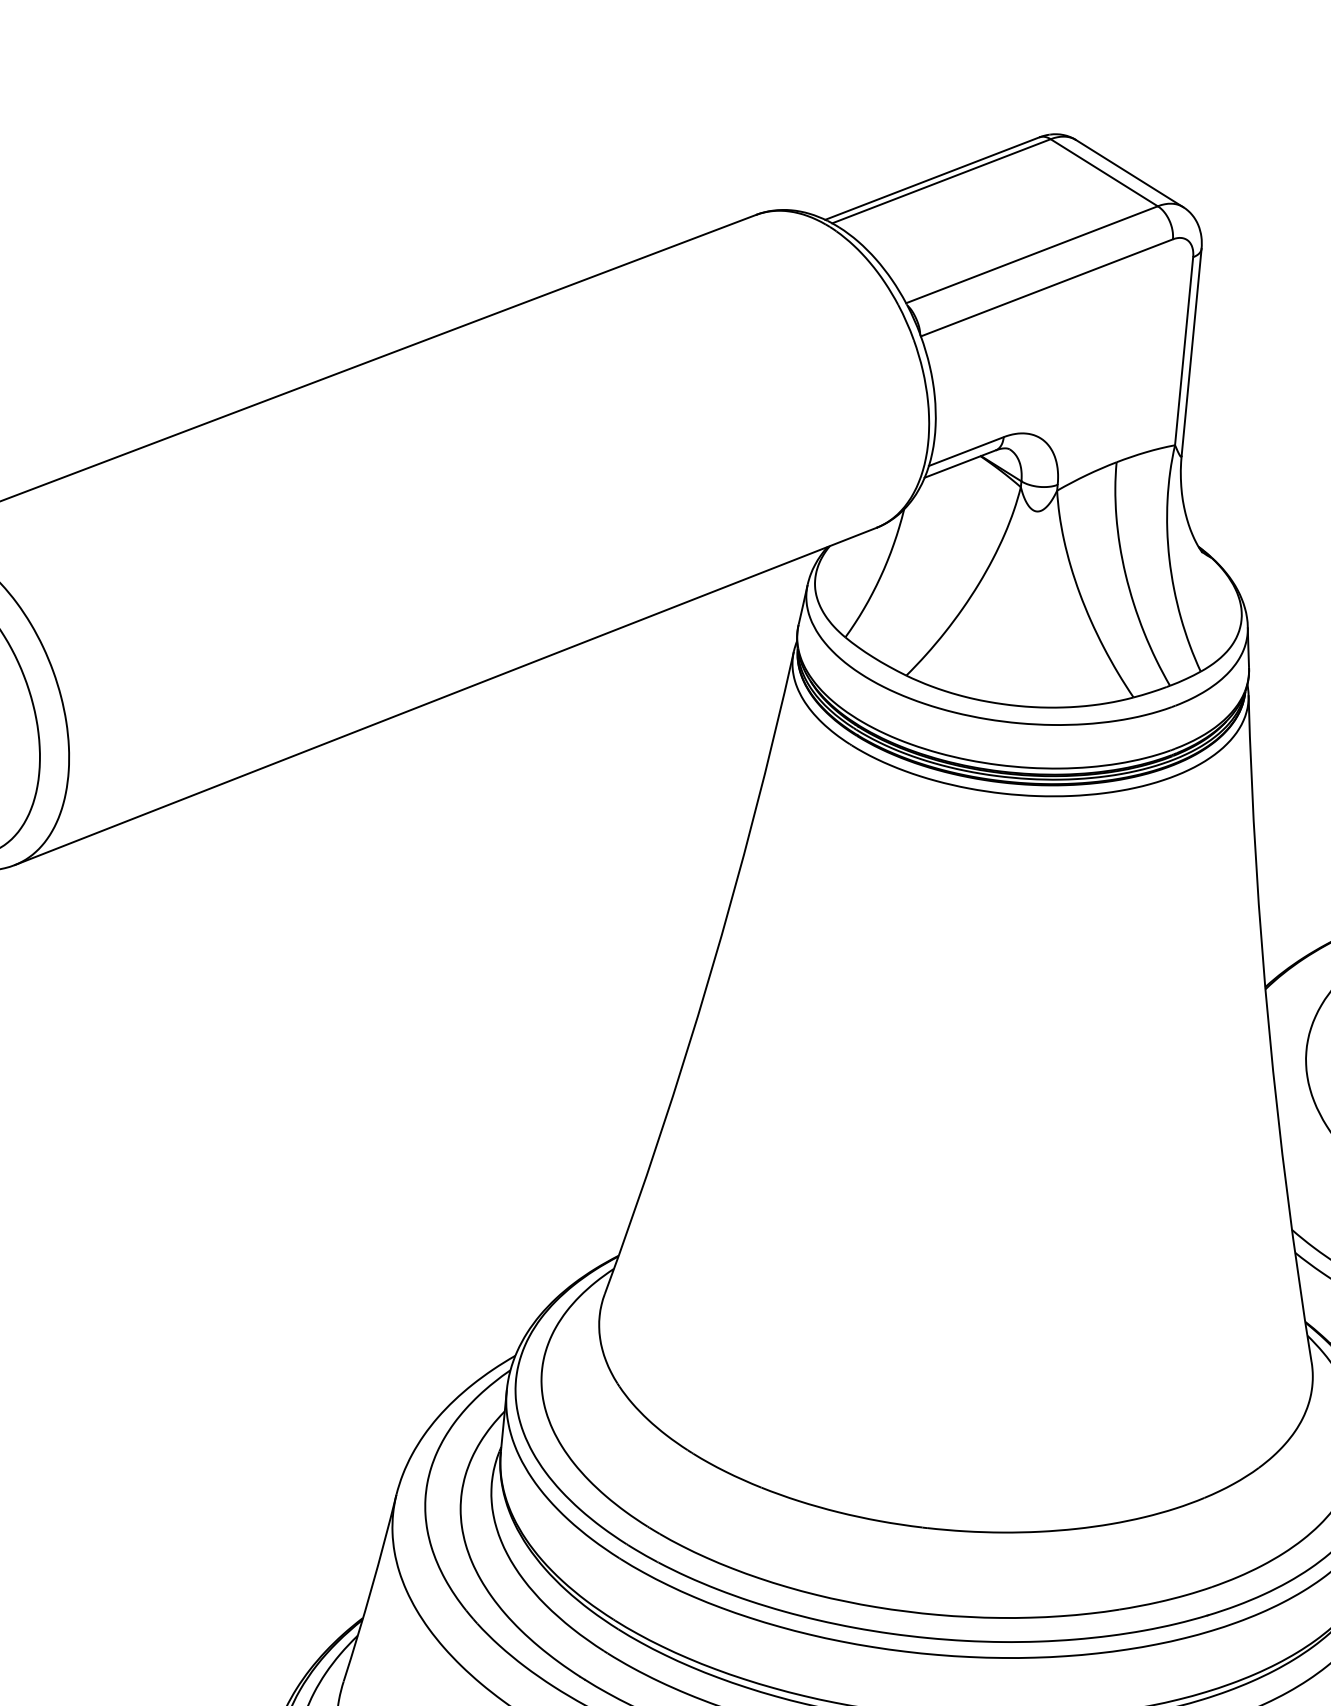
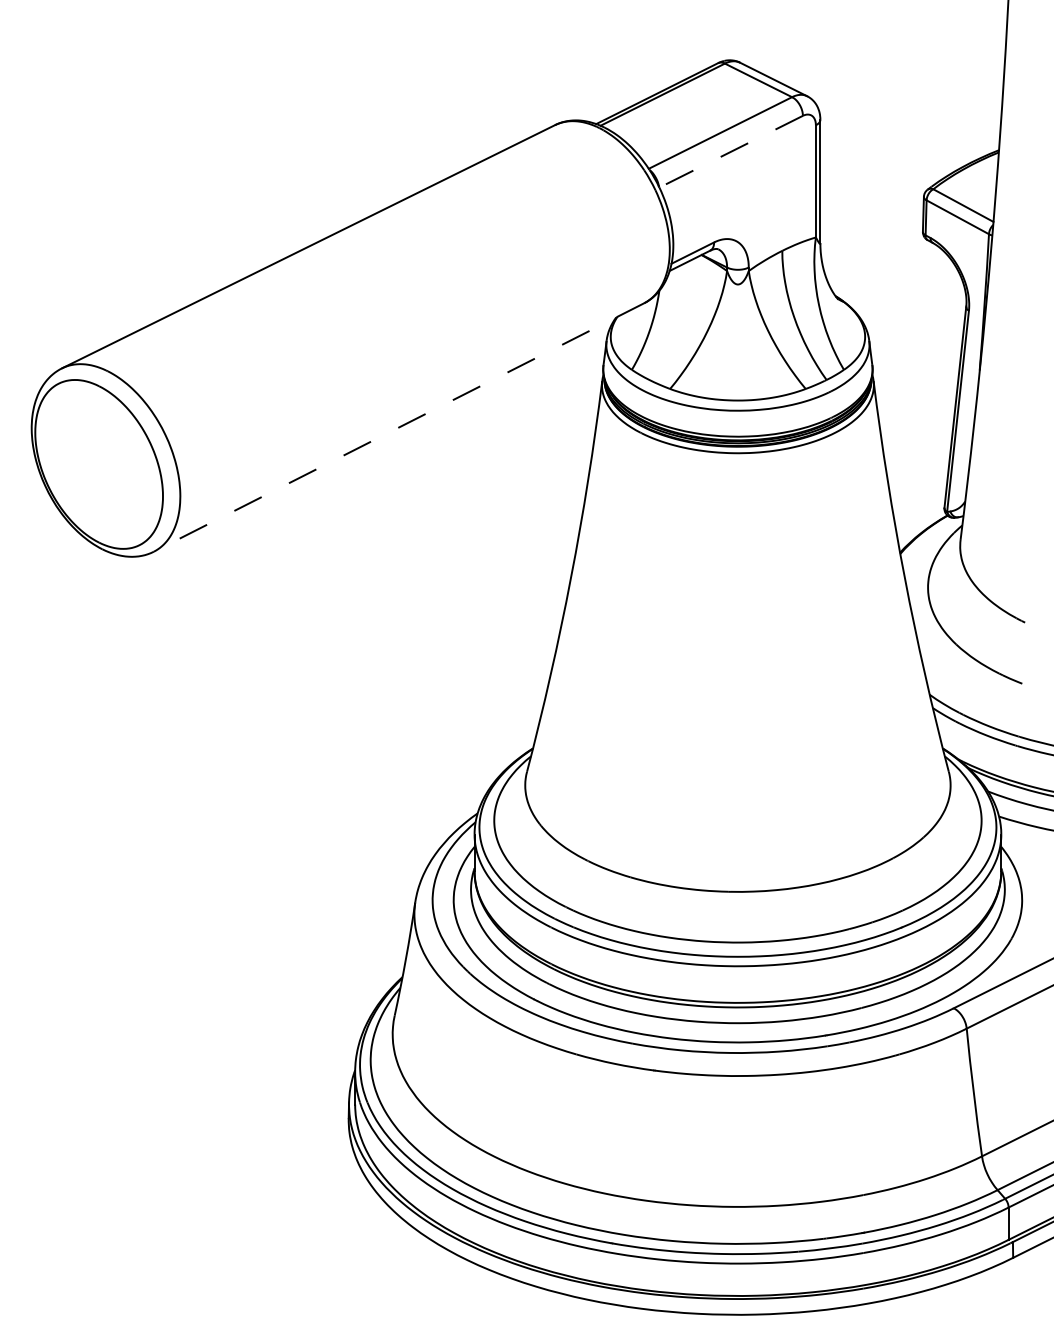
line: (1045, 287) -> (730, 151), solid -> dashed
line: (446, 696) -> (399, 427), solid -> dashed

